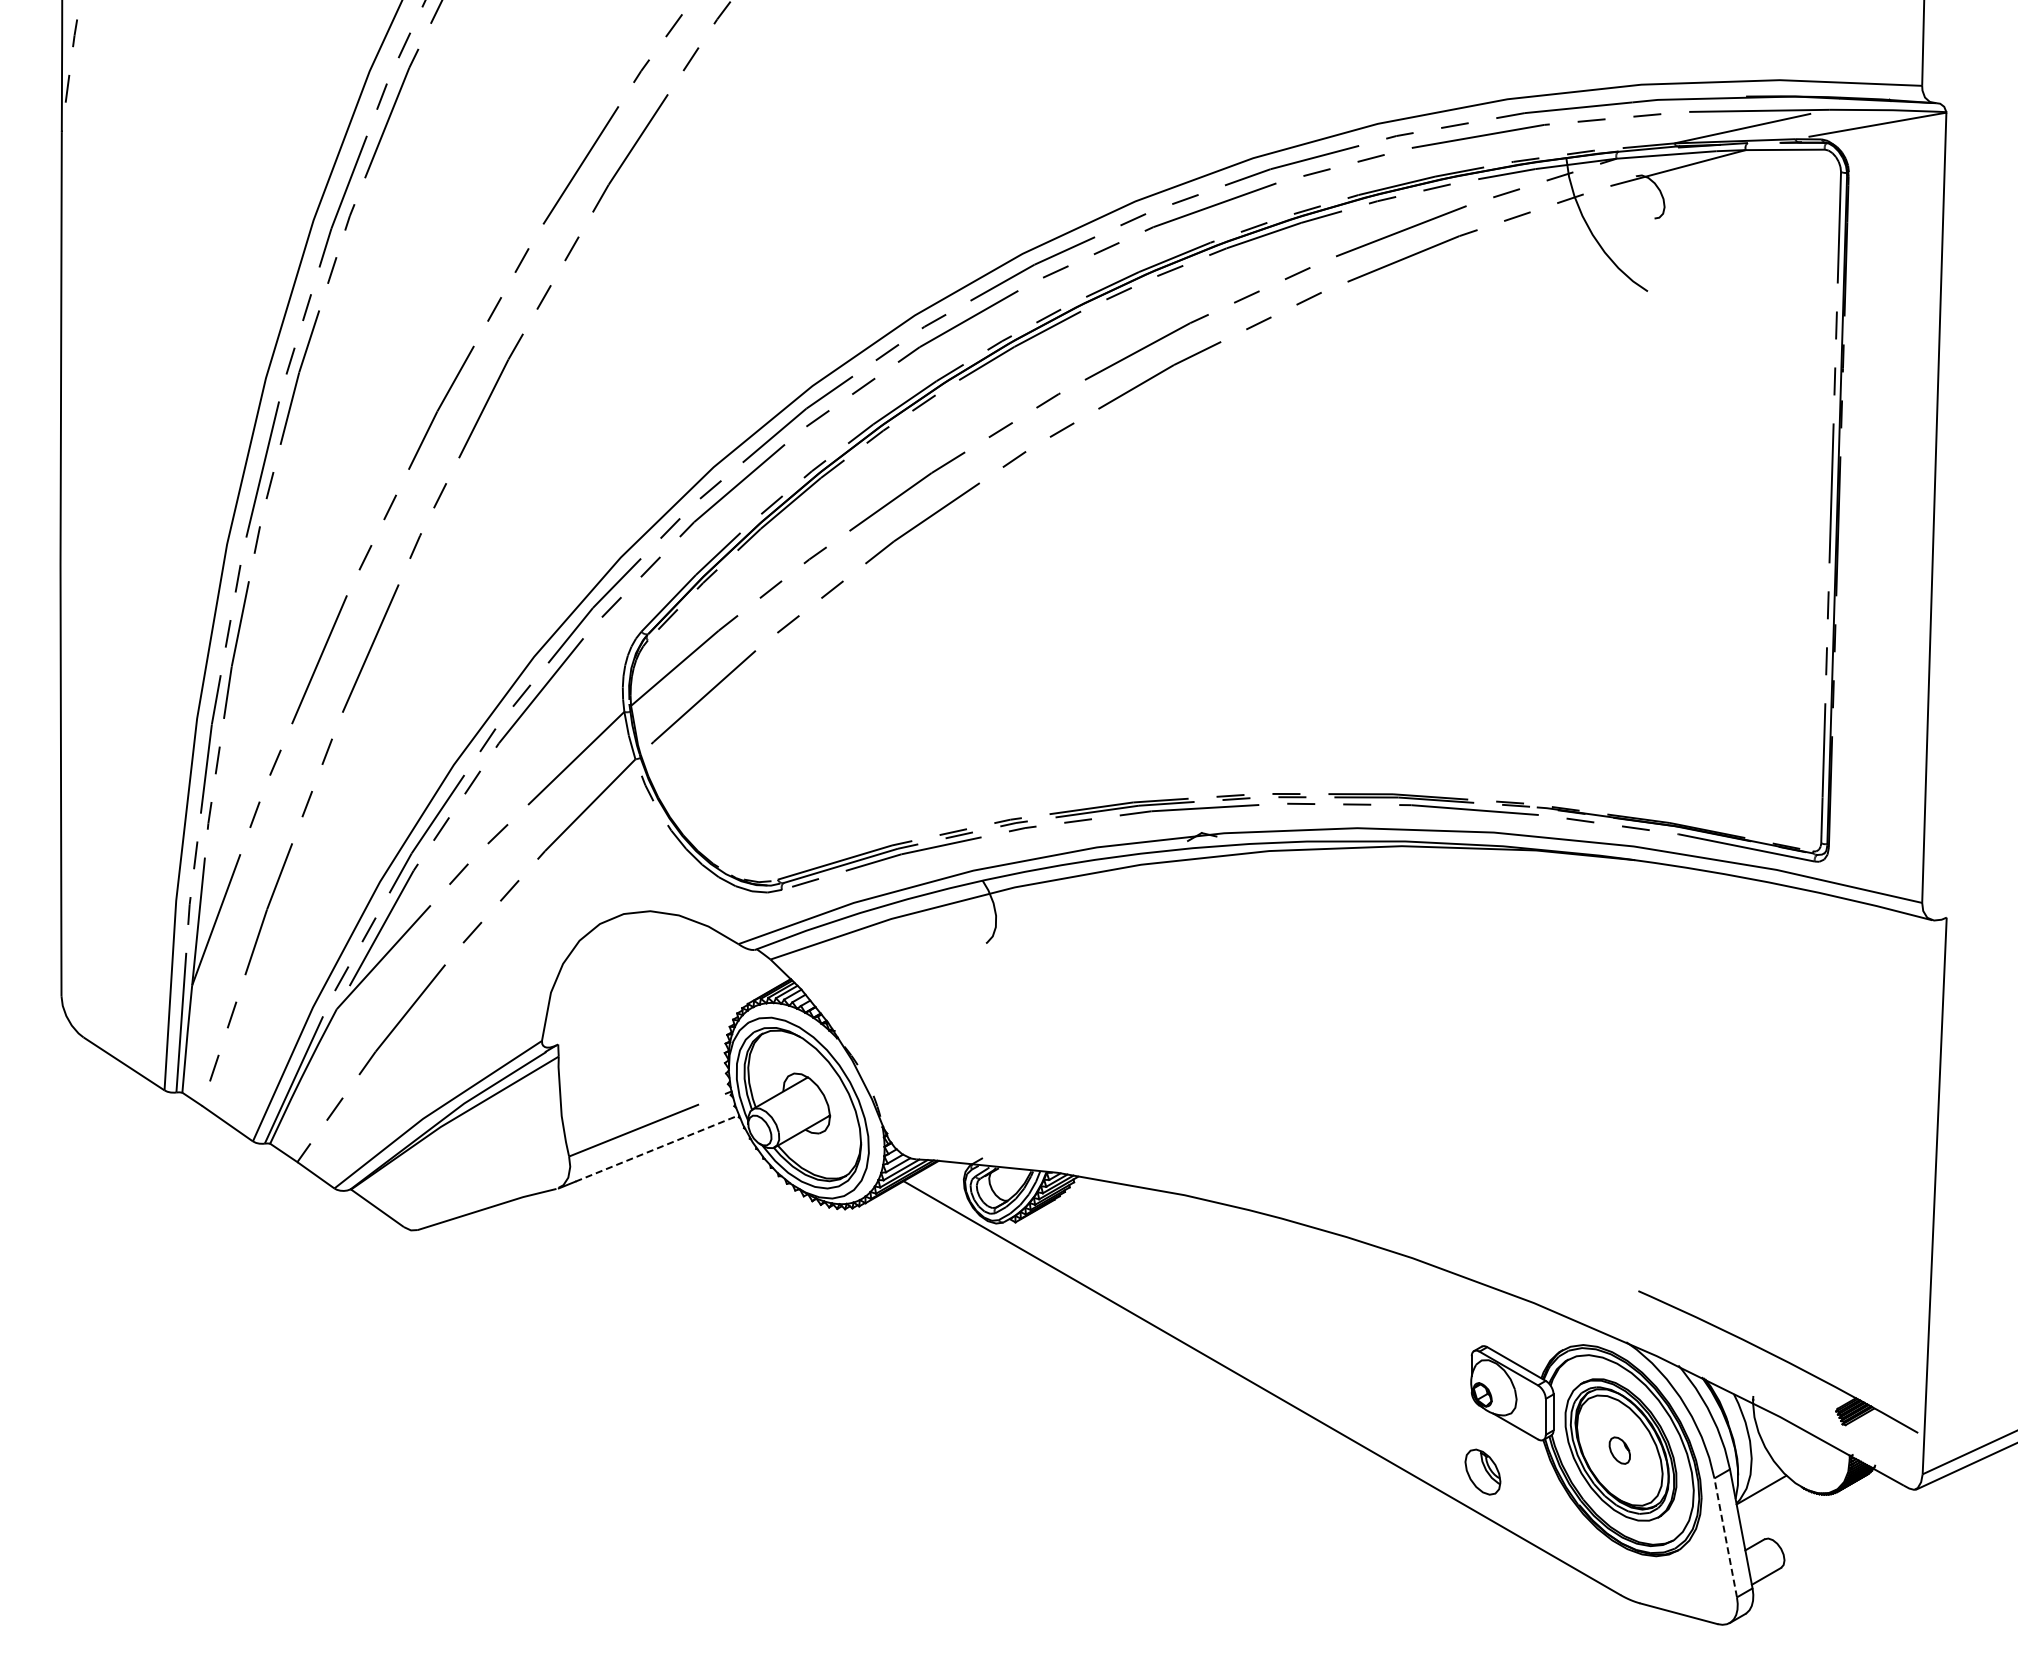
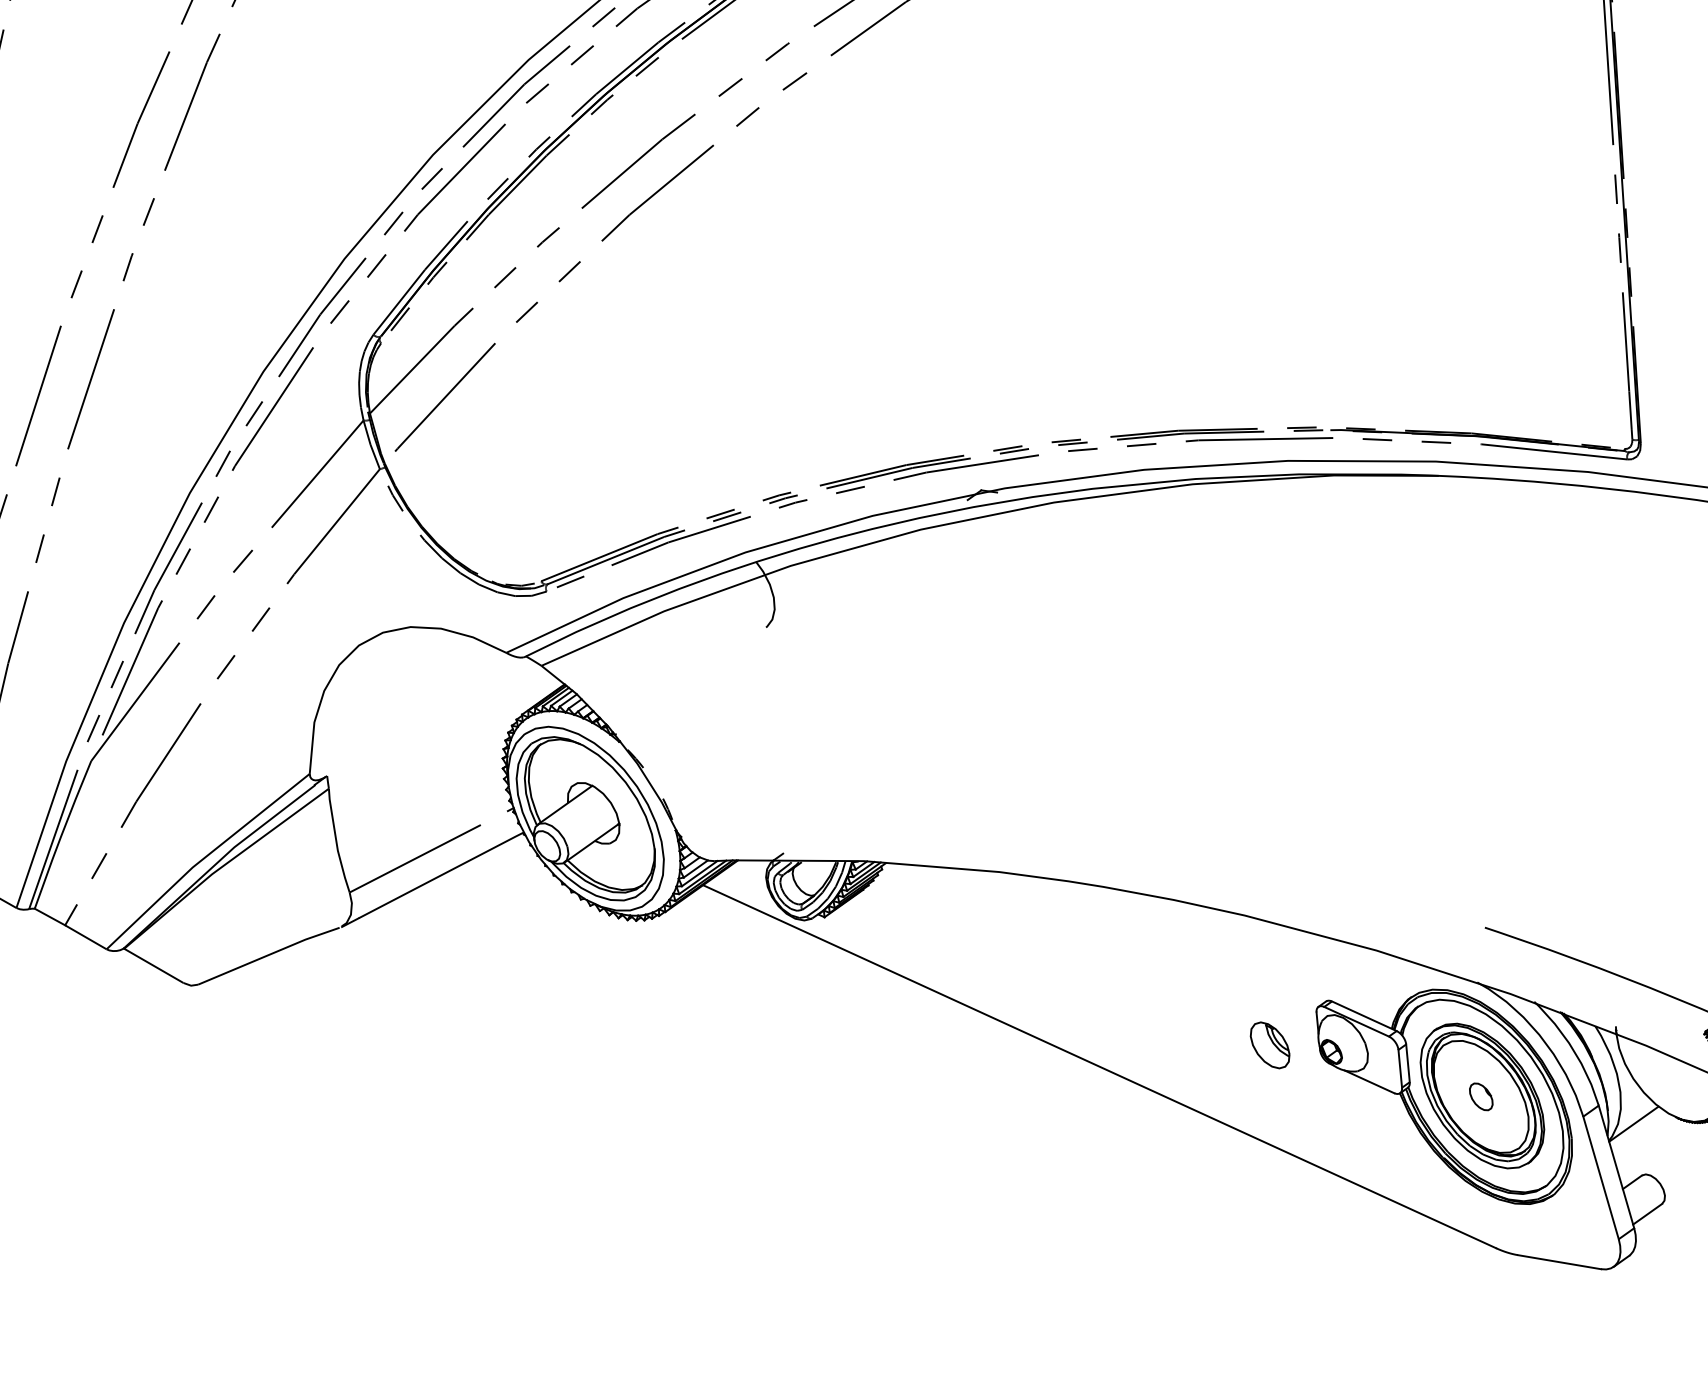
line: (657, 1148) -> (441, 875), dashed -> solid
part: (1482, 1471) -> (1269, 1044), moved
line: (1725, 1537) -> (1600, 1177), dashed -> solid

